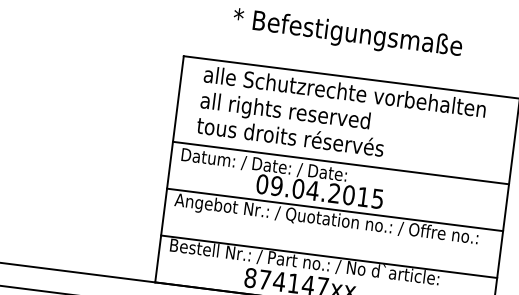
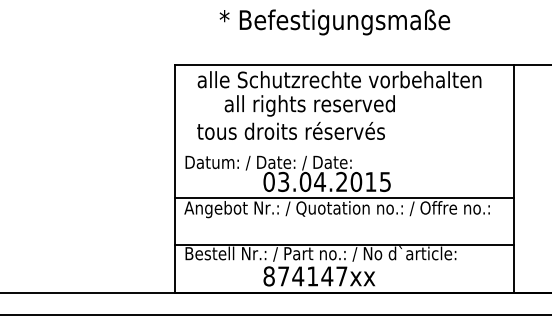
text: (284, 112) -> (309, 105), moved
line: (341, 162) -> (344, 150), removed
text: (276, 185) -> (283, 181), 09.04.2015 -> 03.04.2015

